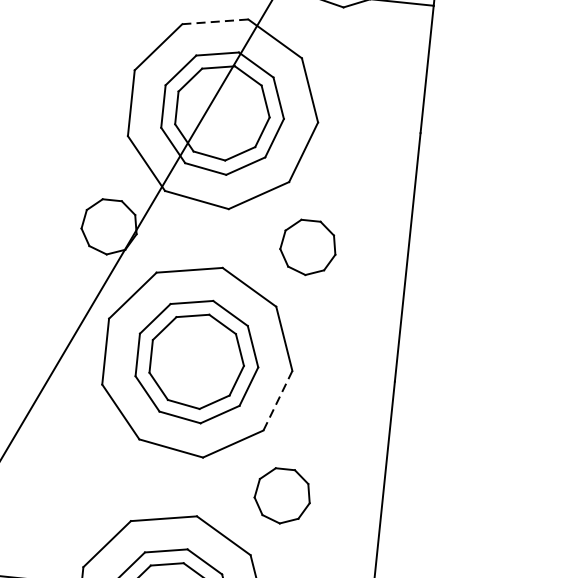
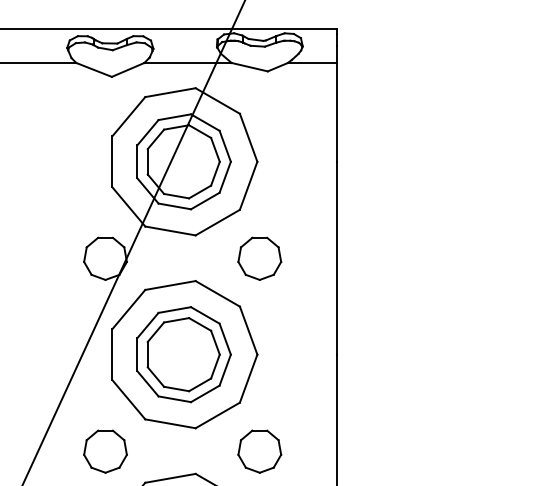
line: (215, 21) -> (170, 92), dashed -> solid
line: (277, 400) -> (248, 378), dashed -> solid
part: (83, 475) -> (105, 451), added

